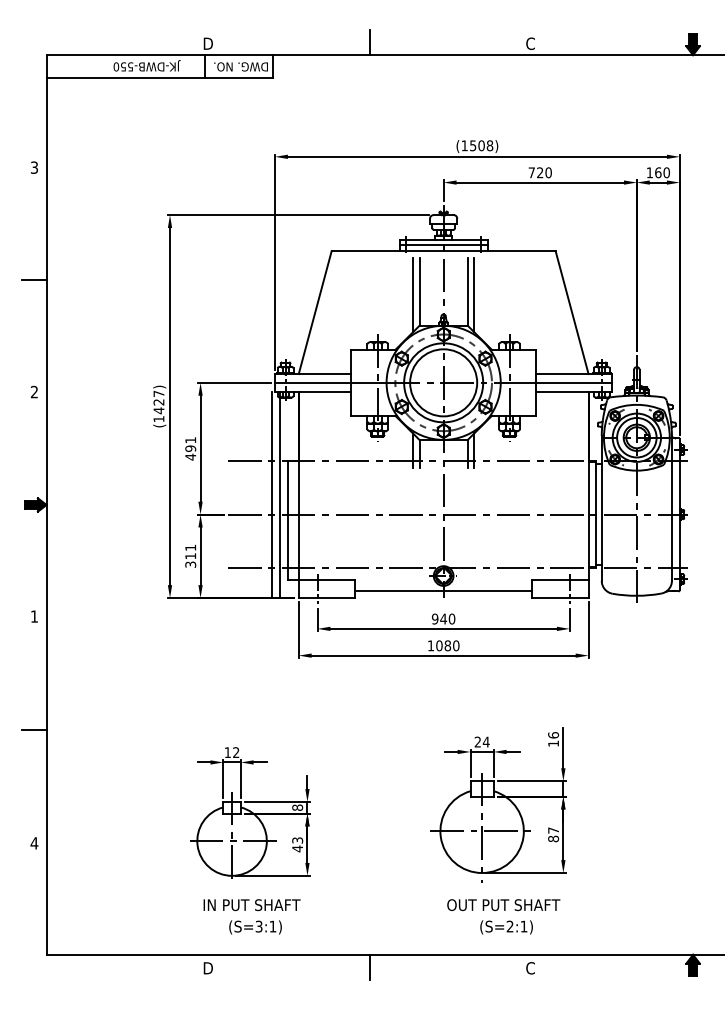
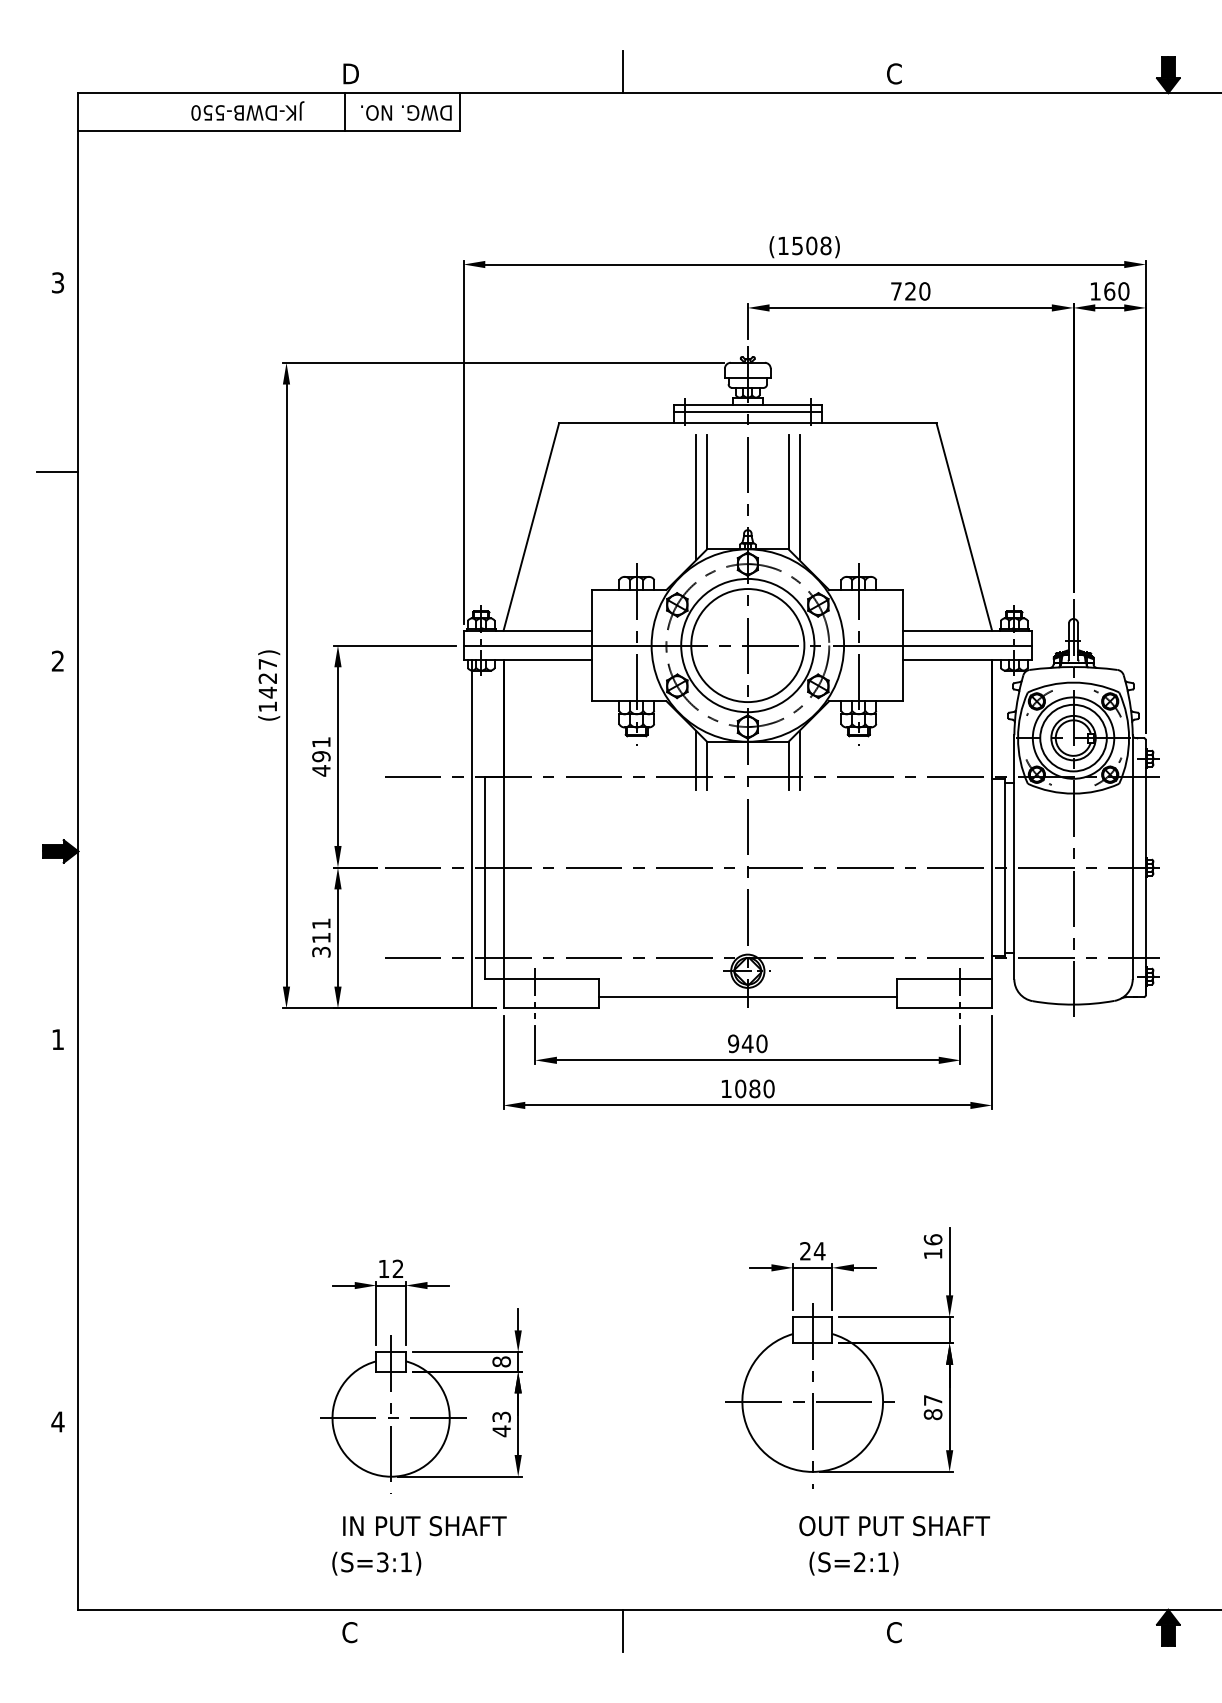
line: (271, 494) -> (457, 833), removed
line: (33, 729) -> (56, 1229), removed
text: (503, 905) -> (894, 1526), moved
text: (255, 927) -> (376, 1563), moved
text: (207, 968) -> (349, 1632), D -> C

